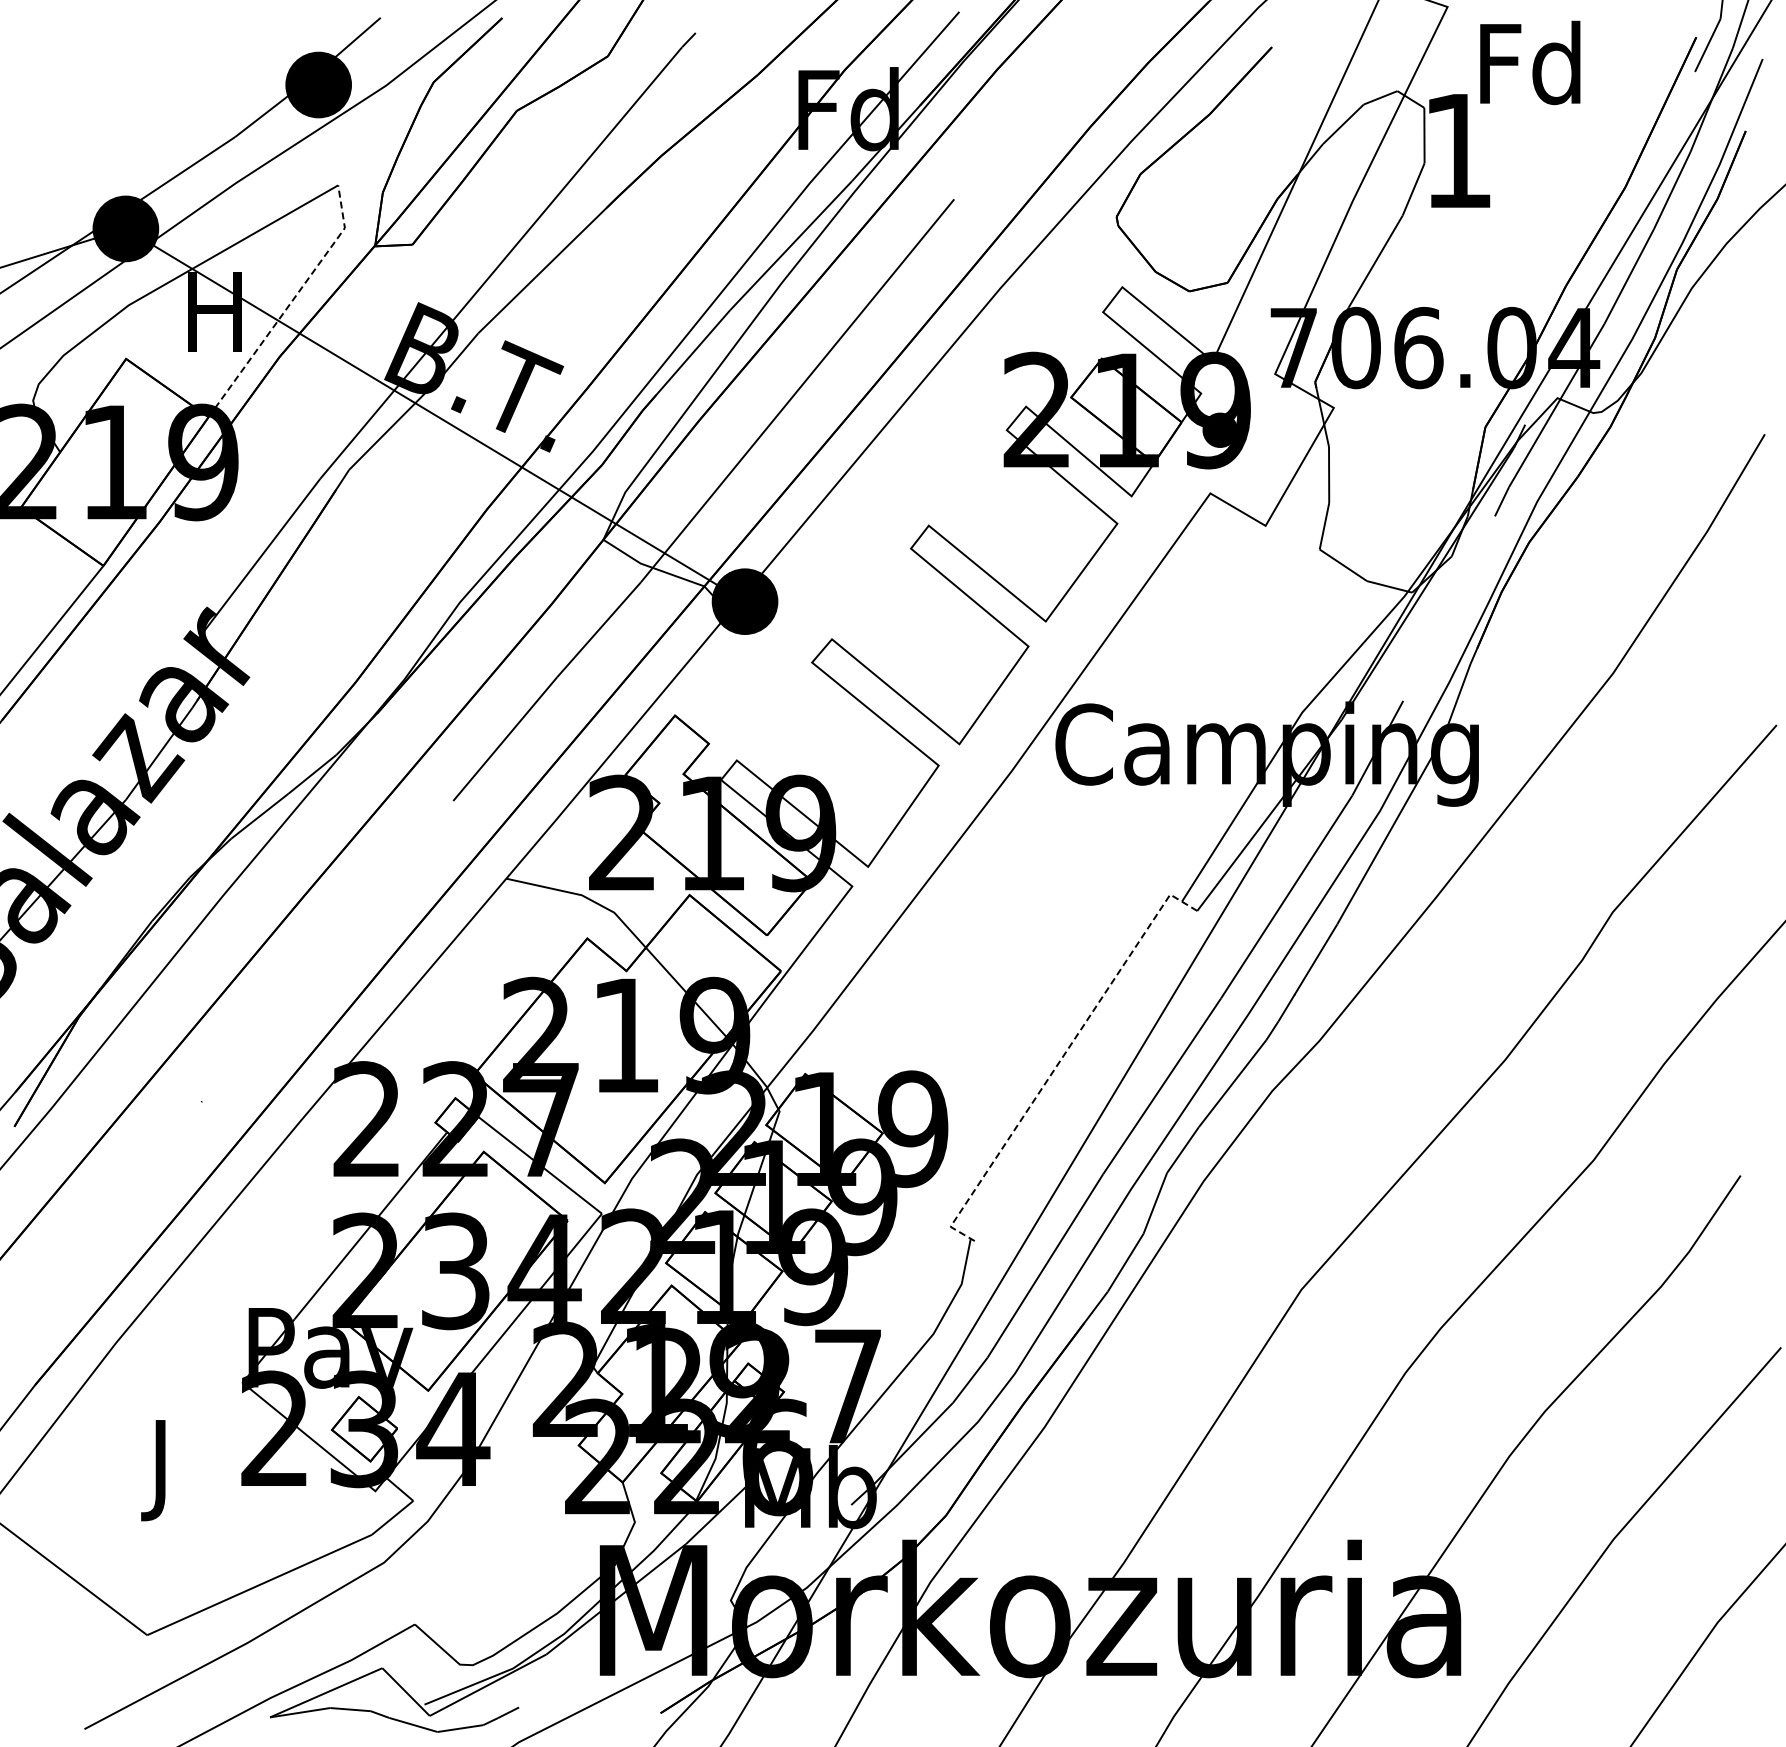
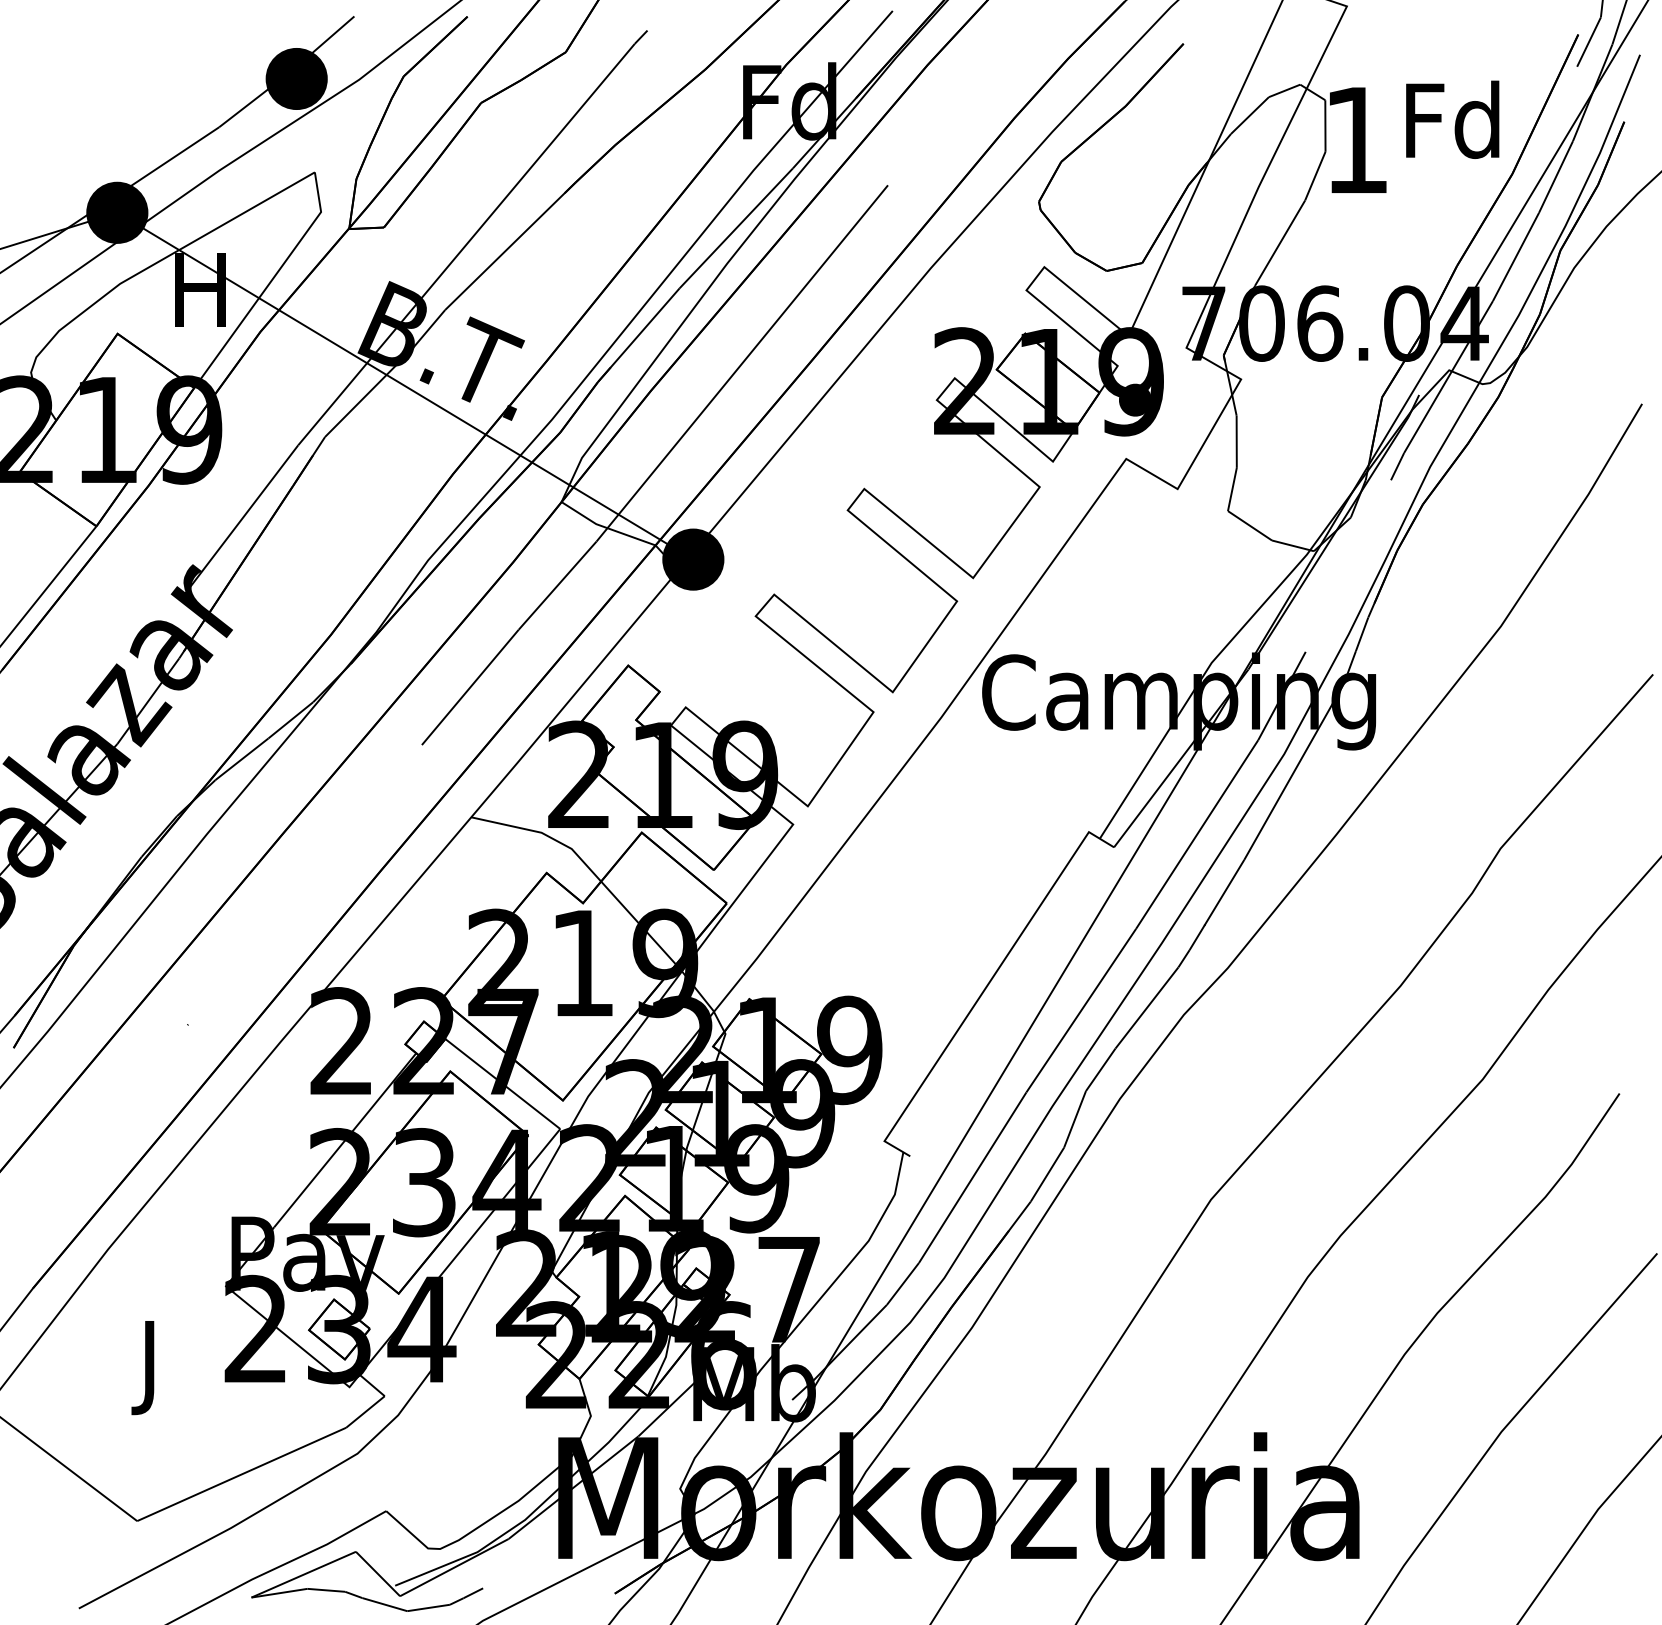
text: (1530, 62) -> (1452, 119), moved
line: (290, 304) -> (270, 283), dashed -> solid
line: (1060, 1061) -> (986, 987), dashed -> solid

